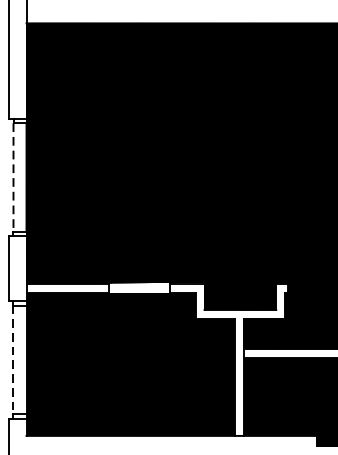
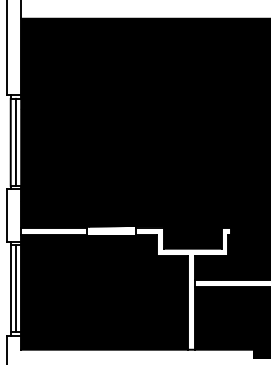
line: (19, 176) -> (15, 141), added
line: (13, 177) -> (10, 142), dashed -> solid
line: (13, 359) -> (10, 288), dashed -> solid
line: (19, 359) -> (15, 288), added

